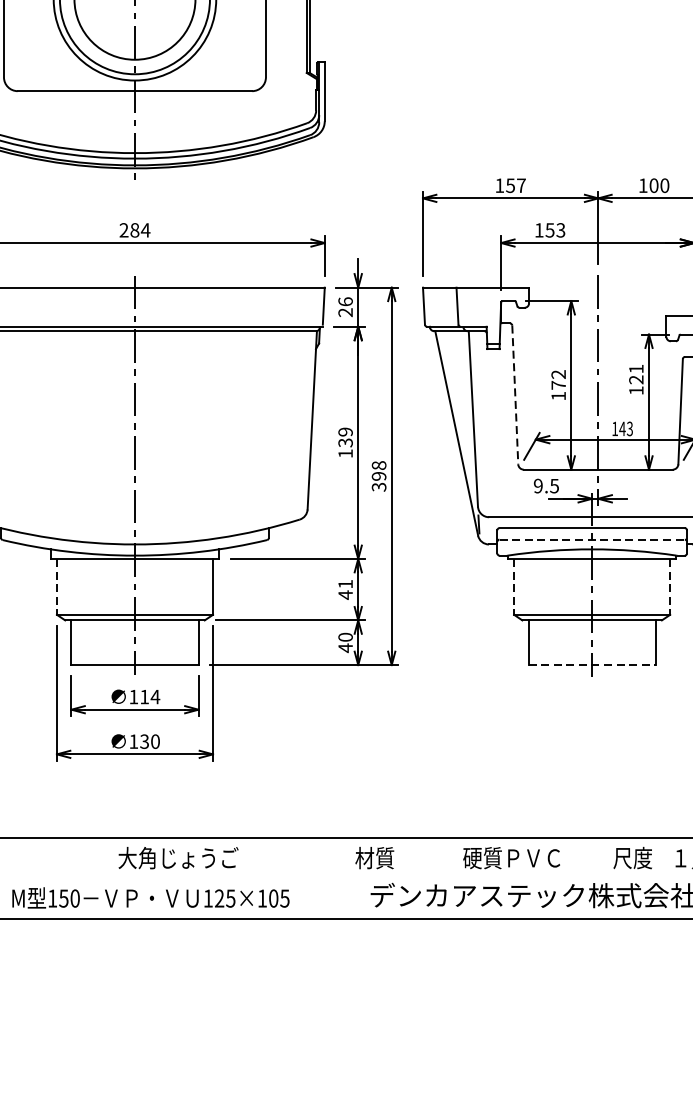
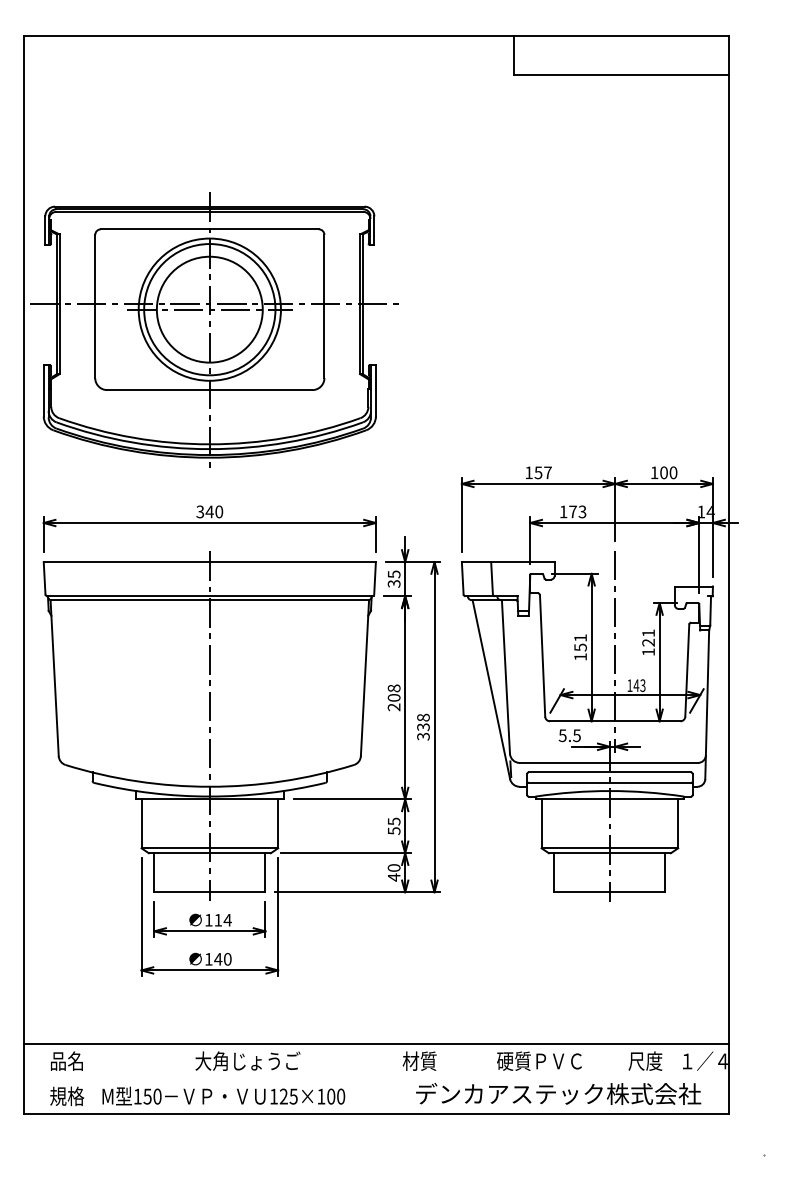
text: (134, 229) -> (209, 511), 284 -> 340
text: (549, 229) -> (572, 511), 153 -> 173
text: (344, 306) -> (393, 578), 26 -> 35
text: (558, 379) -> (580, 642), 172 -> 151
line: (515, 394) -> (542, 655), dashed -> solid
text: (344, 442) -> (393, 697), 139 -> 208
text: (379, 476) -> (423, 727), 398 -> 338
text: (538, 485) -> (562, 735), 9.5 -> 5.5
line: (592, 539) -> (610, 782), dashed -> solid
line: (56, 587) -> (141, 824), dashed -> solid
line: (514, 587) -> (541, 824), dashed -> solid
line: (670, 587) -> (678, 824), dashed -> solid
text: (346, 589) -> (394, 826), 41 -> 55
line: (591, 665) -> (609, 892), dashed -> solid
text: (144, 741) -> (218, 959), 130 -> 140
text: (284, 898) -> (340, 1096), 125×105 -> 125×100

